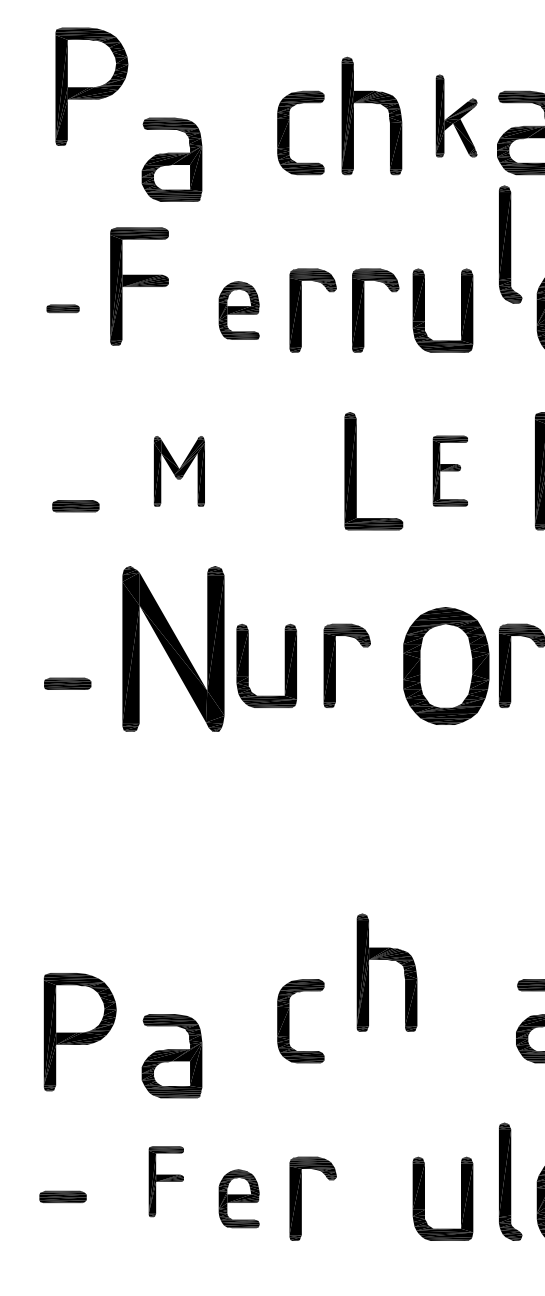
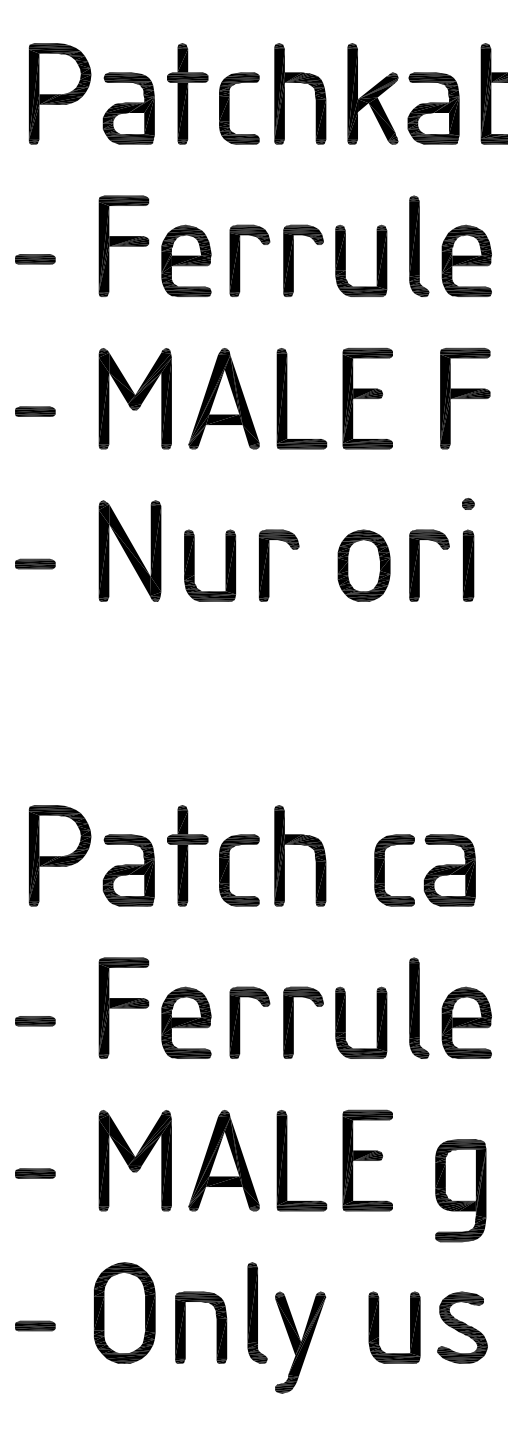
part: (91, 86) -> (59, 93), moved
part: (240, 115) -> (187, 93), added
part: (456, 115) -> (372, 93), size x1.43
part: (171, 159) -> (128, 108), moved
part: (510, 243) -> (419, 245), moved
part: (139, 285) -> (123, 245), moved
part: (63, 308) -> (35, 259), size x1.43
part: (239, 310) -> (186, 260), size x1.43
part: (178, 471) -> (134, 398), size x1.67
part: (282, 471) -> (223, 398), added
part: (450, 471) -> (367, 398), size x1.67
part: (76, 505) -> (35, 411), moved
part: (172, 648) -> (129, 550), size x0.71
part: (445, 665) -> (363, 565), size x0.71
part: (67, 683) -> (35, 563), moved
part: (389, 960) -> (302, 845), moved
part: (240, 1003) -> (187, 855), added
part: (470, 1021) -> (384, 870), added
part: (79, 1031) -> (59, 855), moved
part: (171, 1056) -> (128, 870), moved
part: (165, 1180) -> (123, 1007), size x1.67
part: (239, 1198) -> (186, 1022), size x1.43
part: (363, 1198) -> (293, 1022), added

